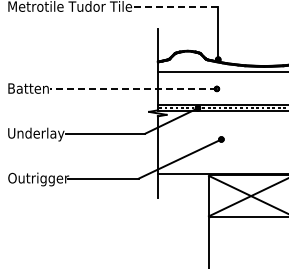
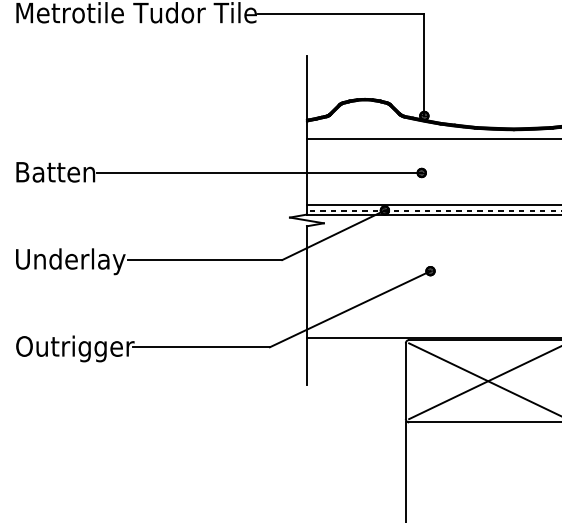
line: (175, 7) -> (341, 14), dashed -> solid
line: (132, 88) -> (257, 172), dashed -> solid

